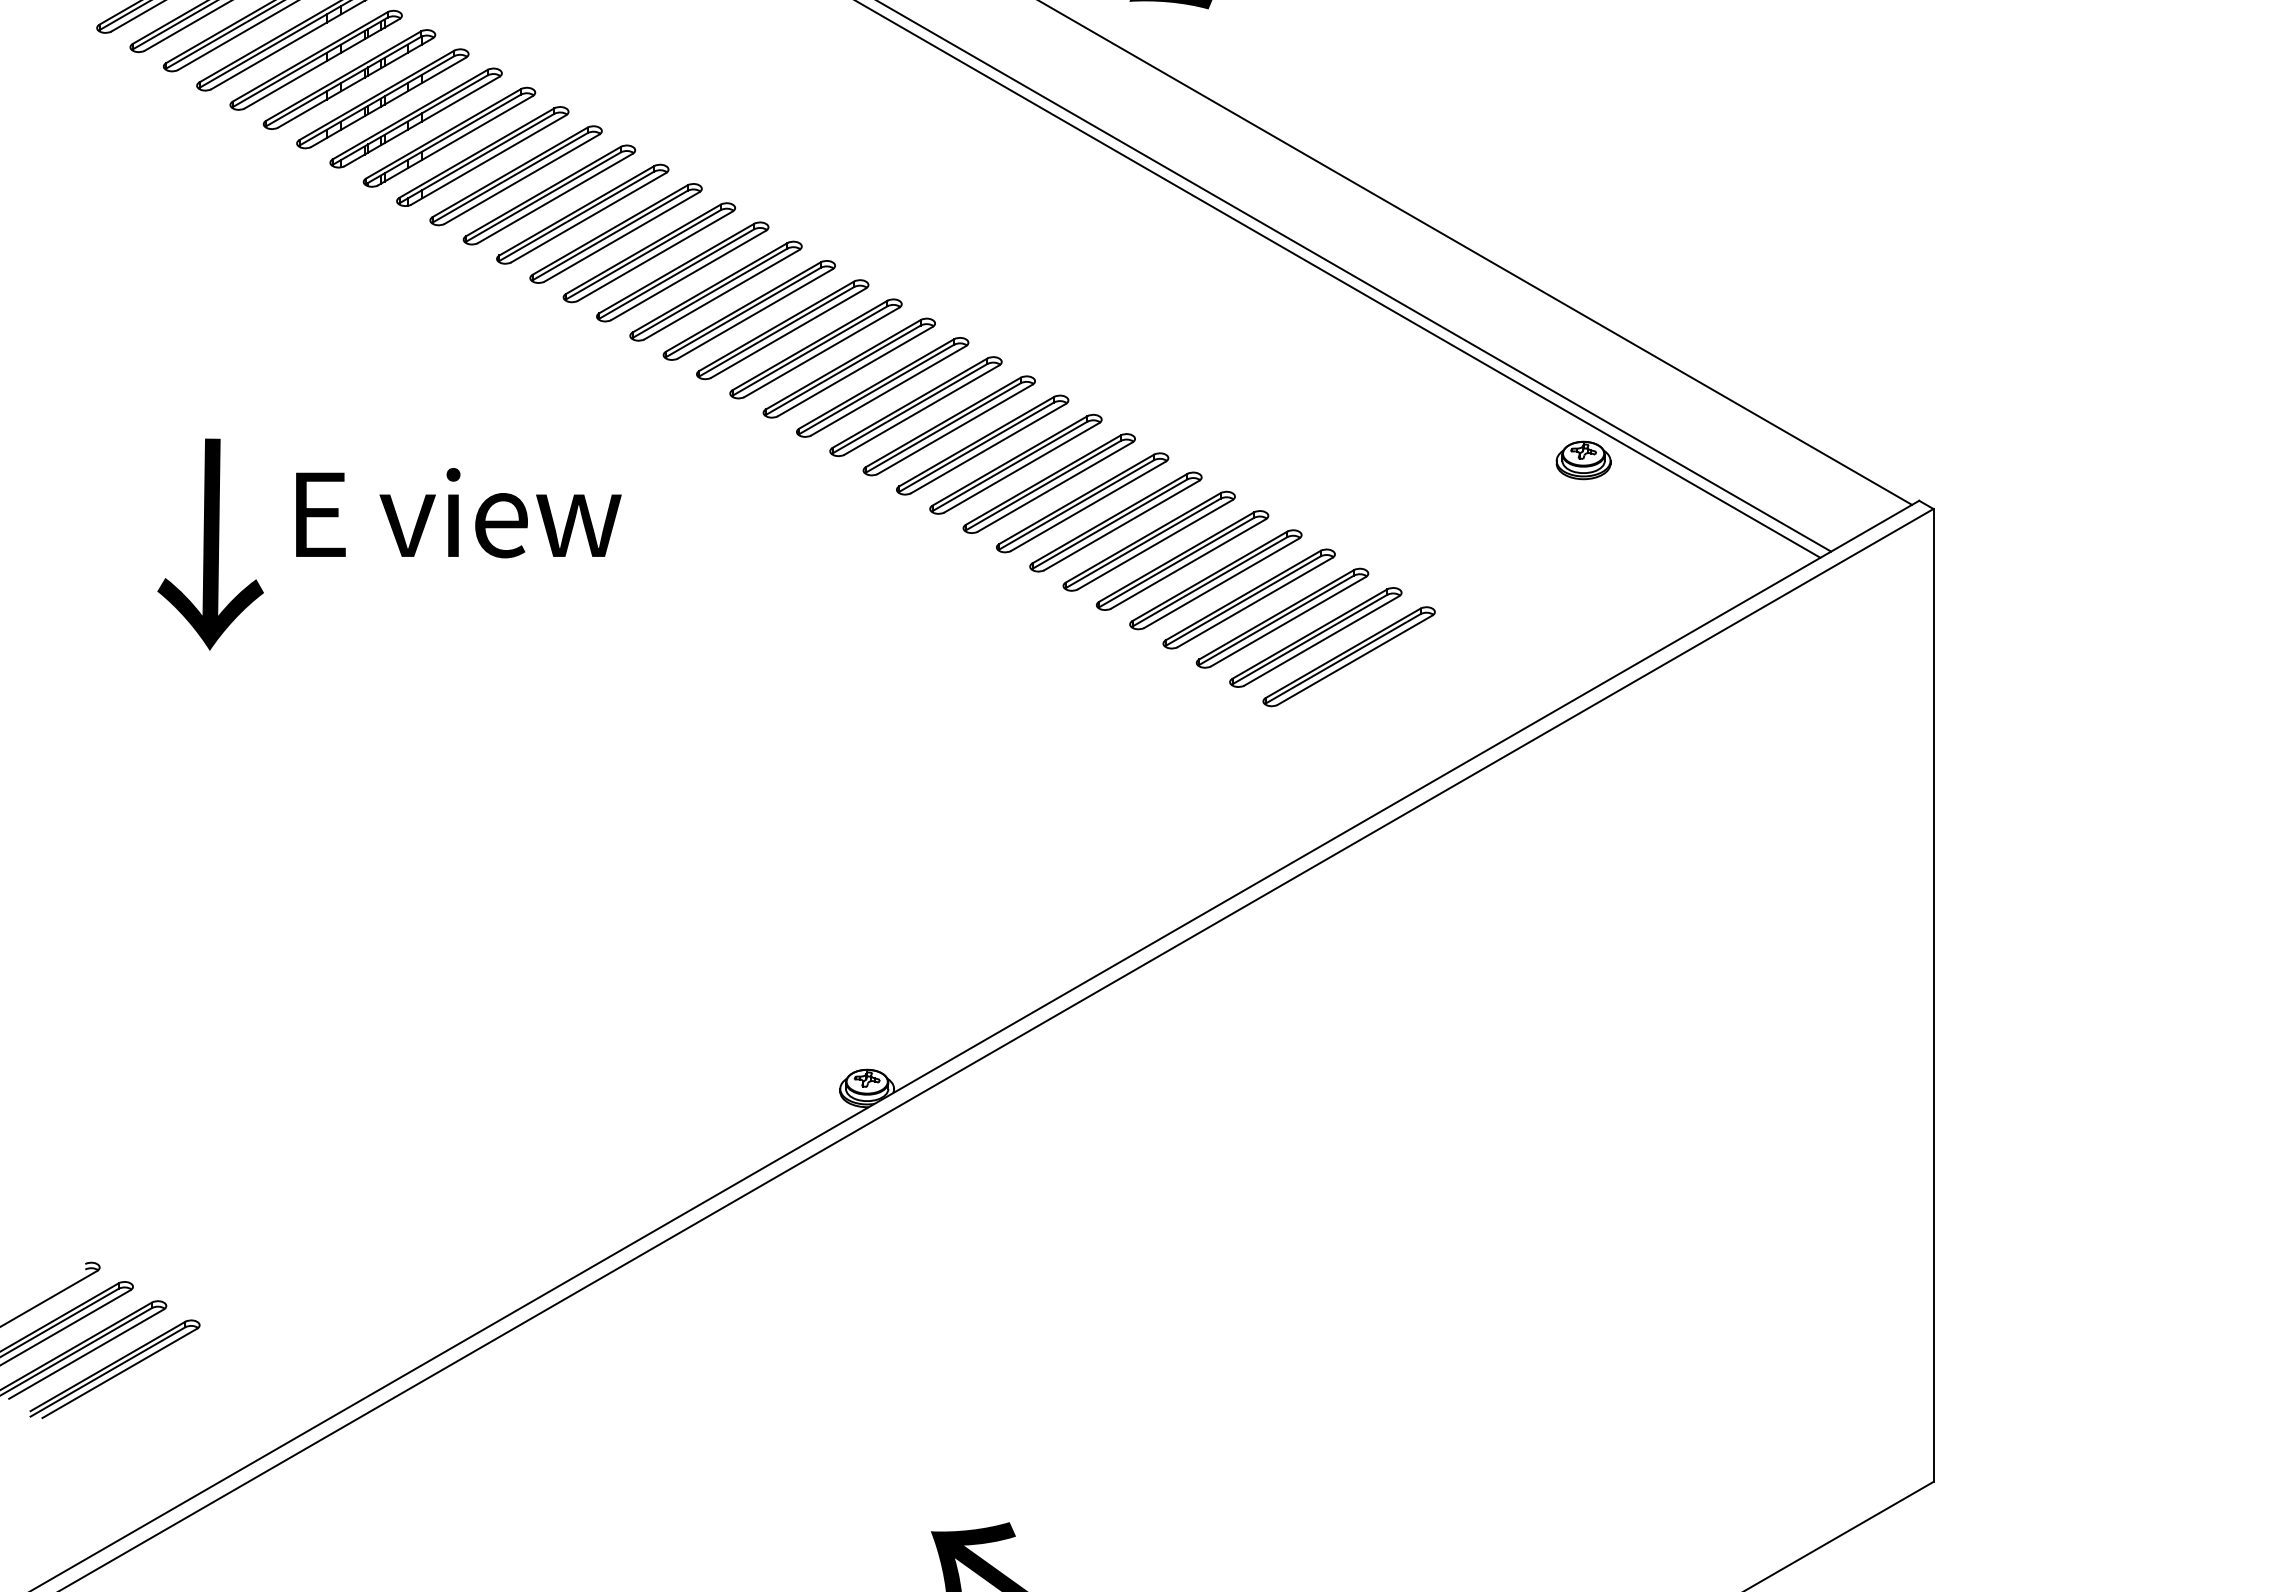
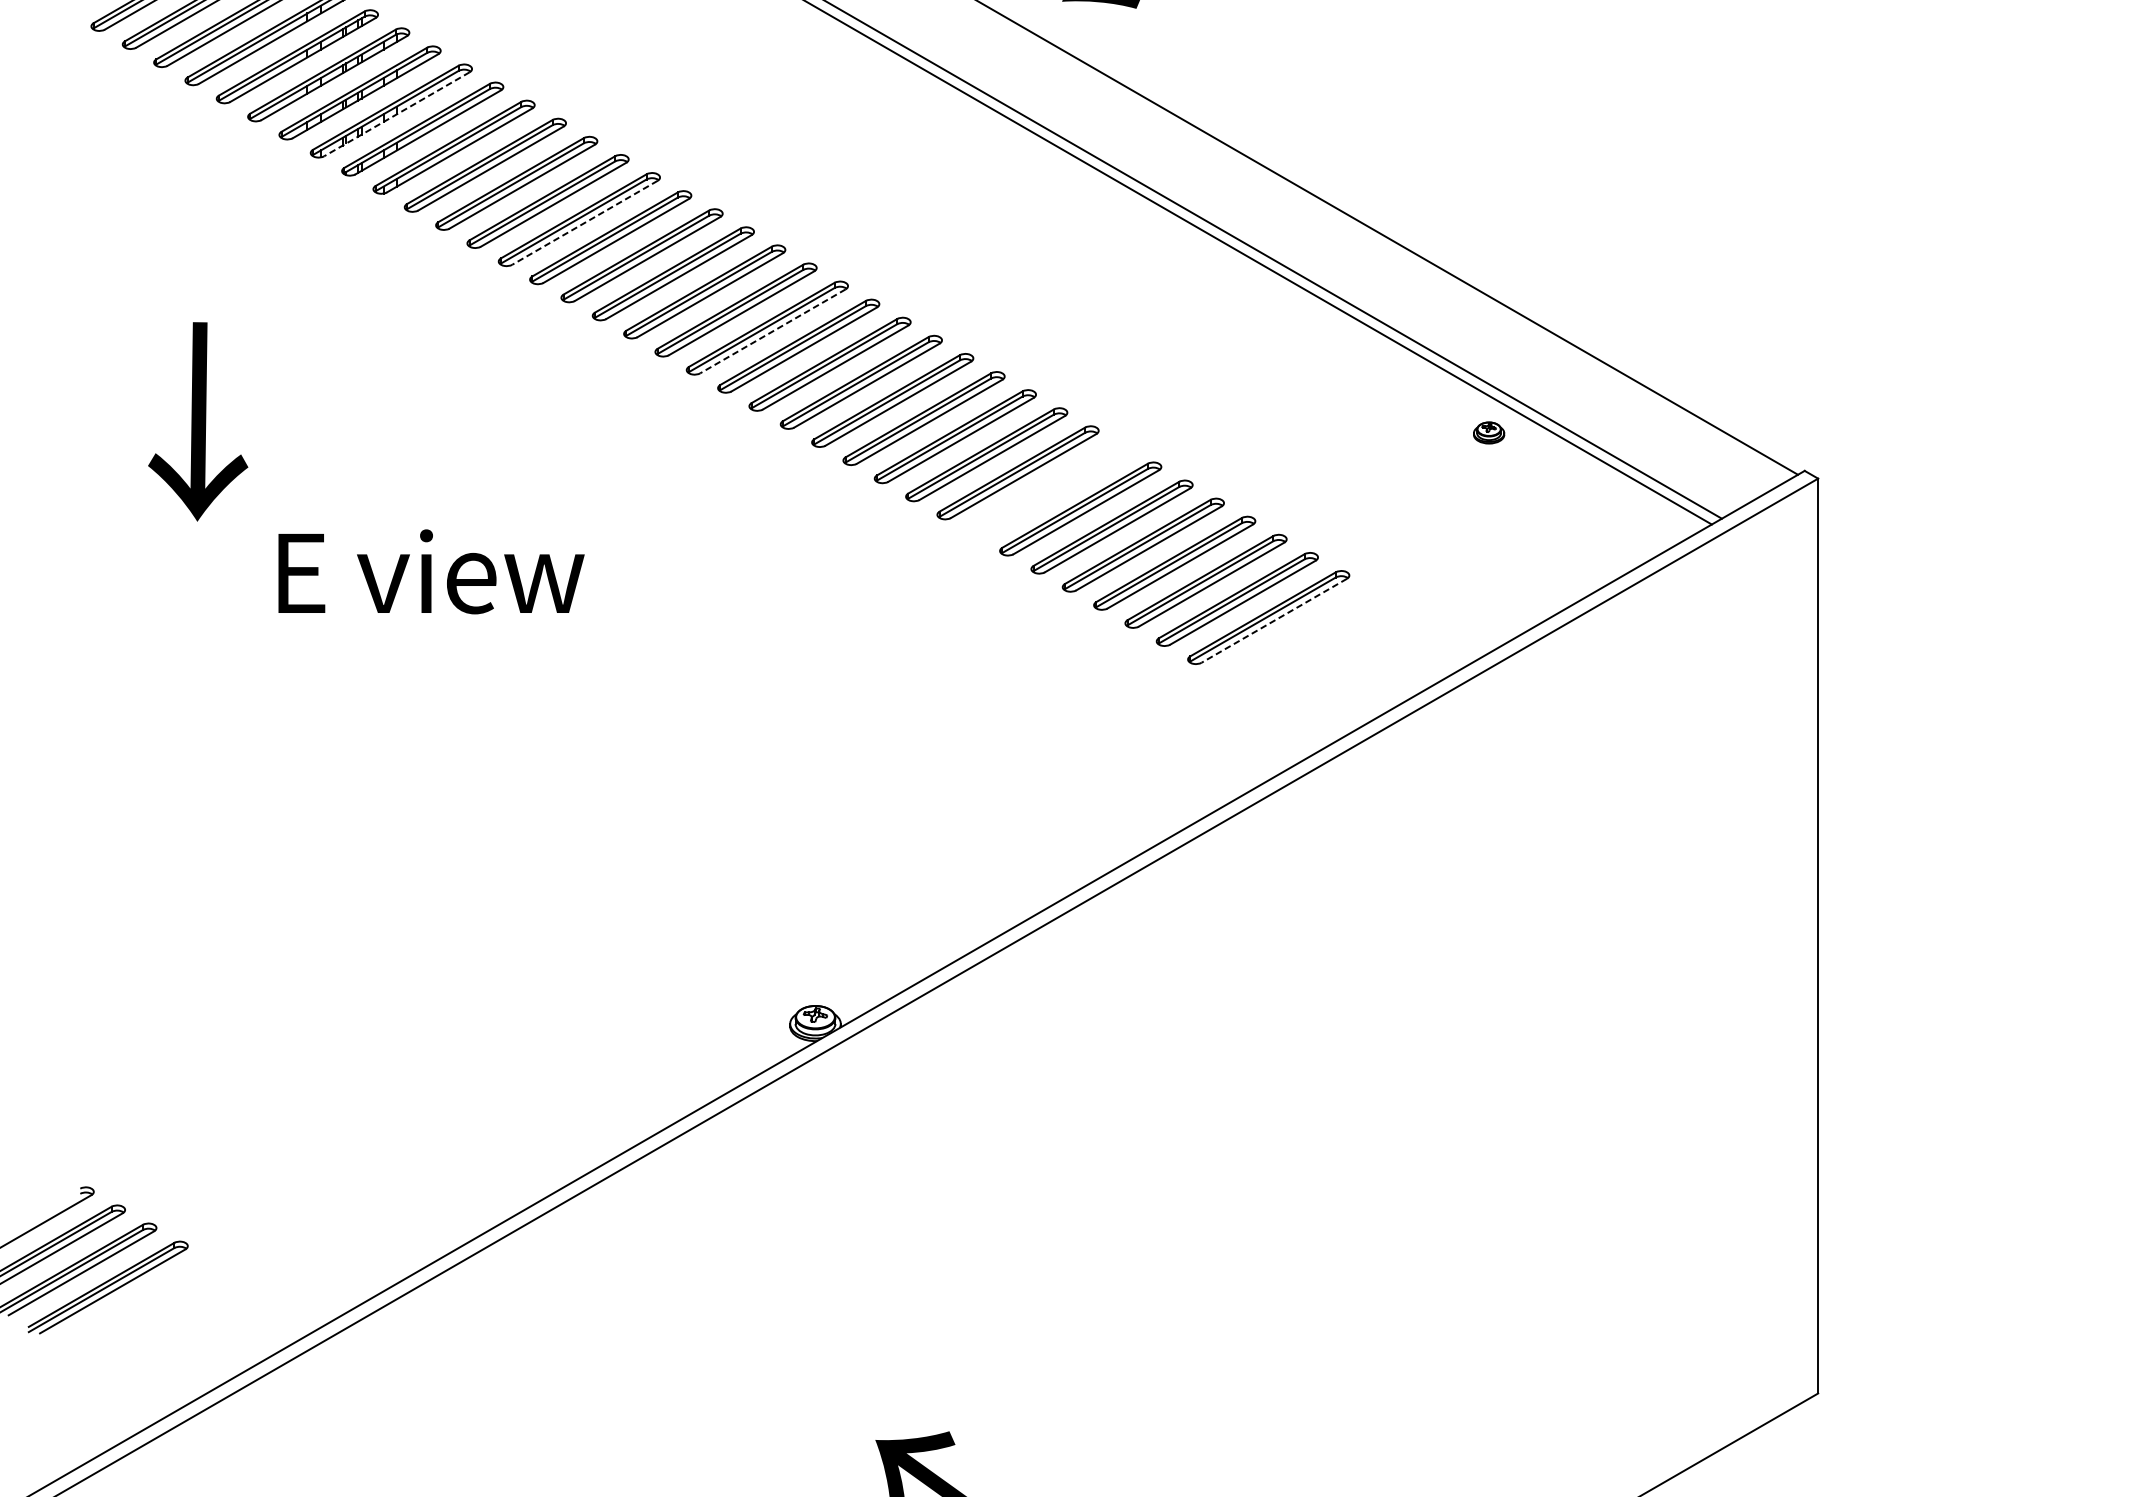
line: (421, 121) -> (396, 114), solid -> dashed
line: (621, 237) -> (584, 223), solid -> dashed
line: (821, 352) -> (772, 331), solid -> dashed
part: (1583, 460) -> (1489, 433), size x0.6
text: (458, 513) -> (431, 572), moved
part: (1115, 521) -> (1048, 490), removed
text: (210, 544) -> (198, 421), moved
line: (1354, 660) -> (1273, 621), solid -> dashed

